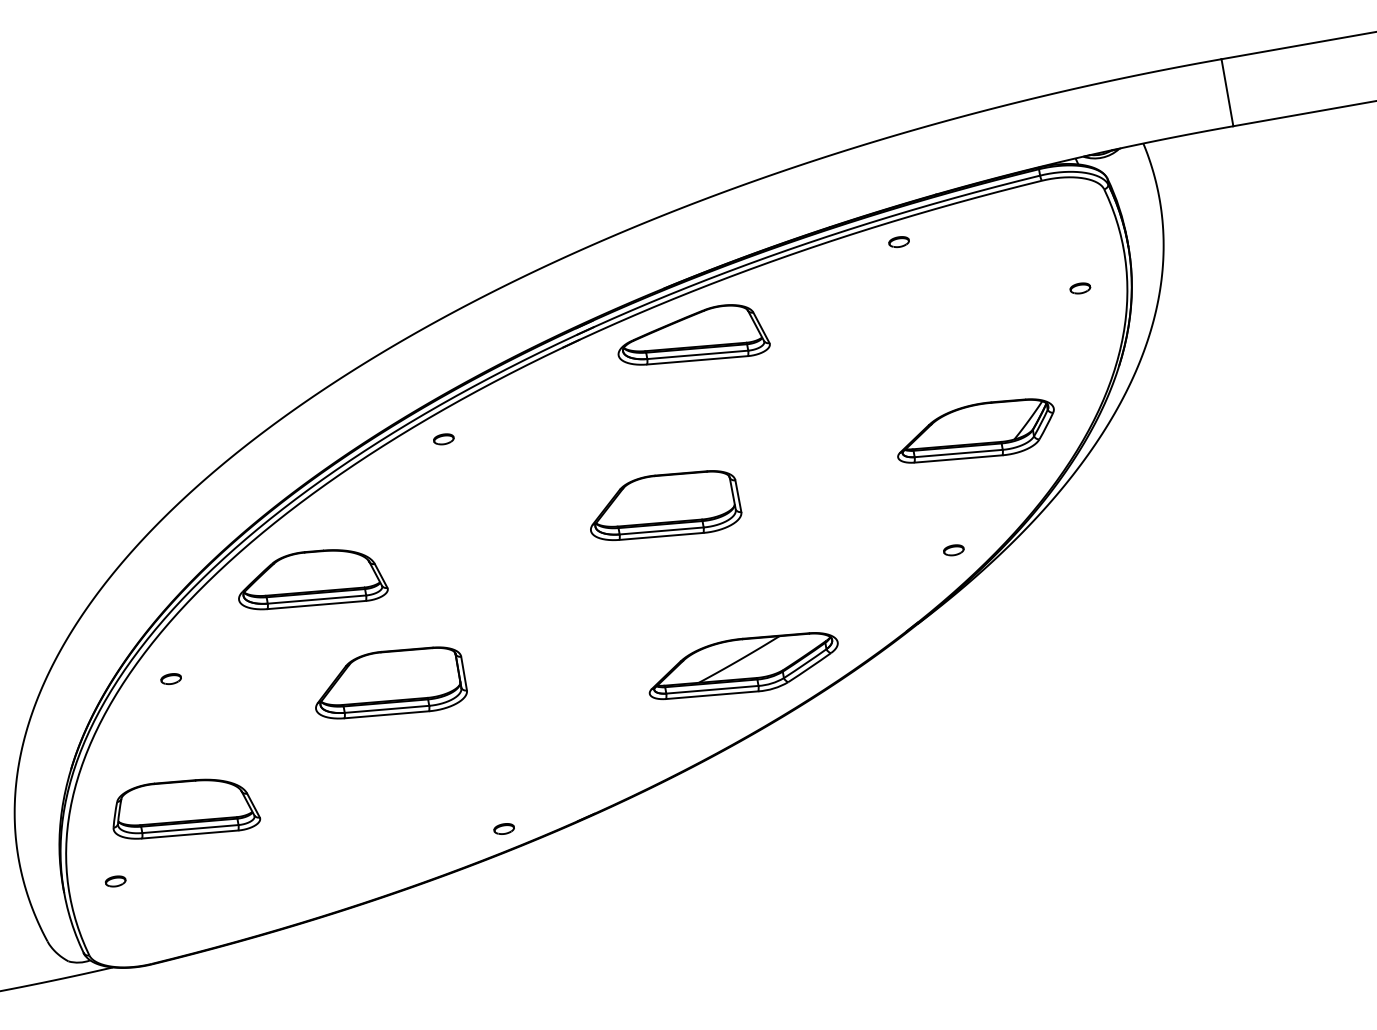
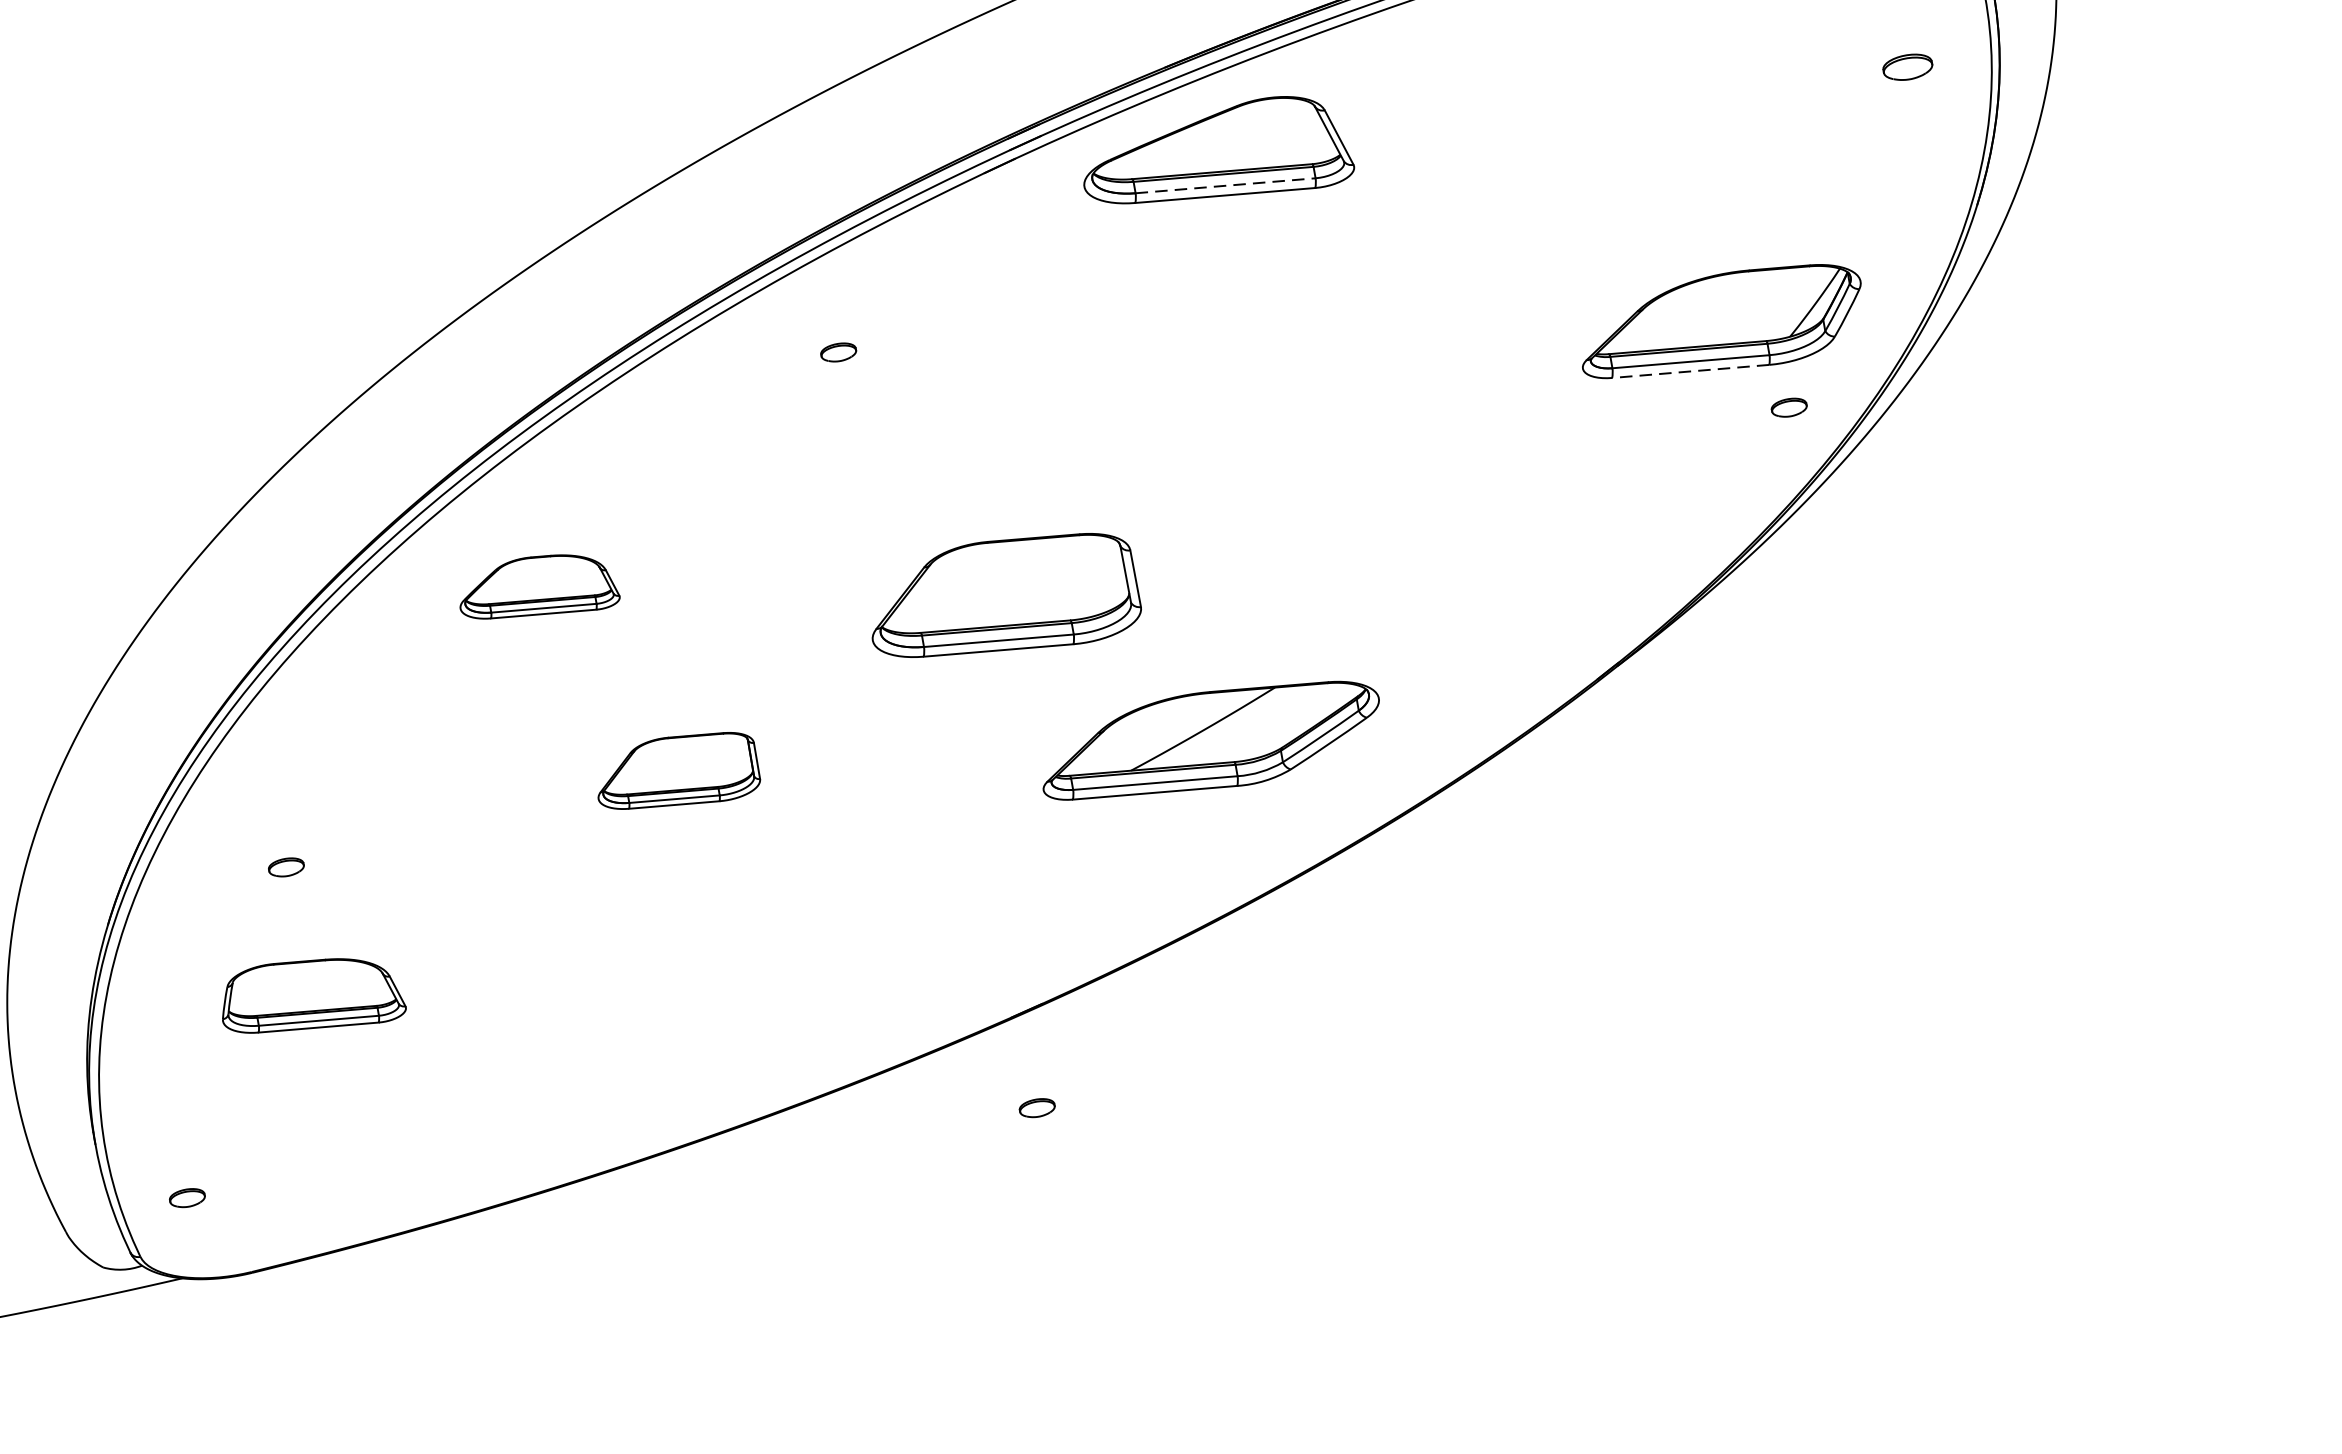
part: (1080, 288) -> (1908, 67), size x1.4
line: (697, 354) -> (1225, 185), solid -> dashed
part: (443, 439) -> (838, 352), moved
line: (958, 459) -> (1690, 372), solid -> dashed
part: (666, 505) -> (1007, 595), moved
part: (953, 550) -> (1788, 408), moved
part: (313, 579) -> (540, 586), size x0.6
part: (743, 666) -> (1210, 741), moved
part: (170, 678) -> (285, 866), moved
part: (391, 682) -> (679, 770), size x0.6
part: (186, 808) -> (313, 994), size x0.7
part: (503, 828) -> (1036, 1107), moved
part: (115, 881) -> (187, 1198), moved

